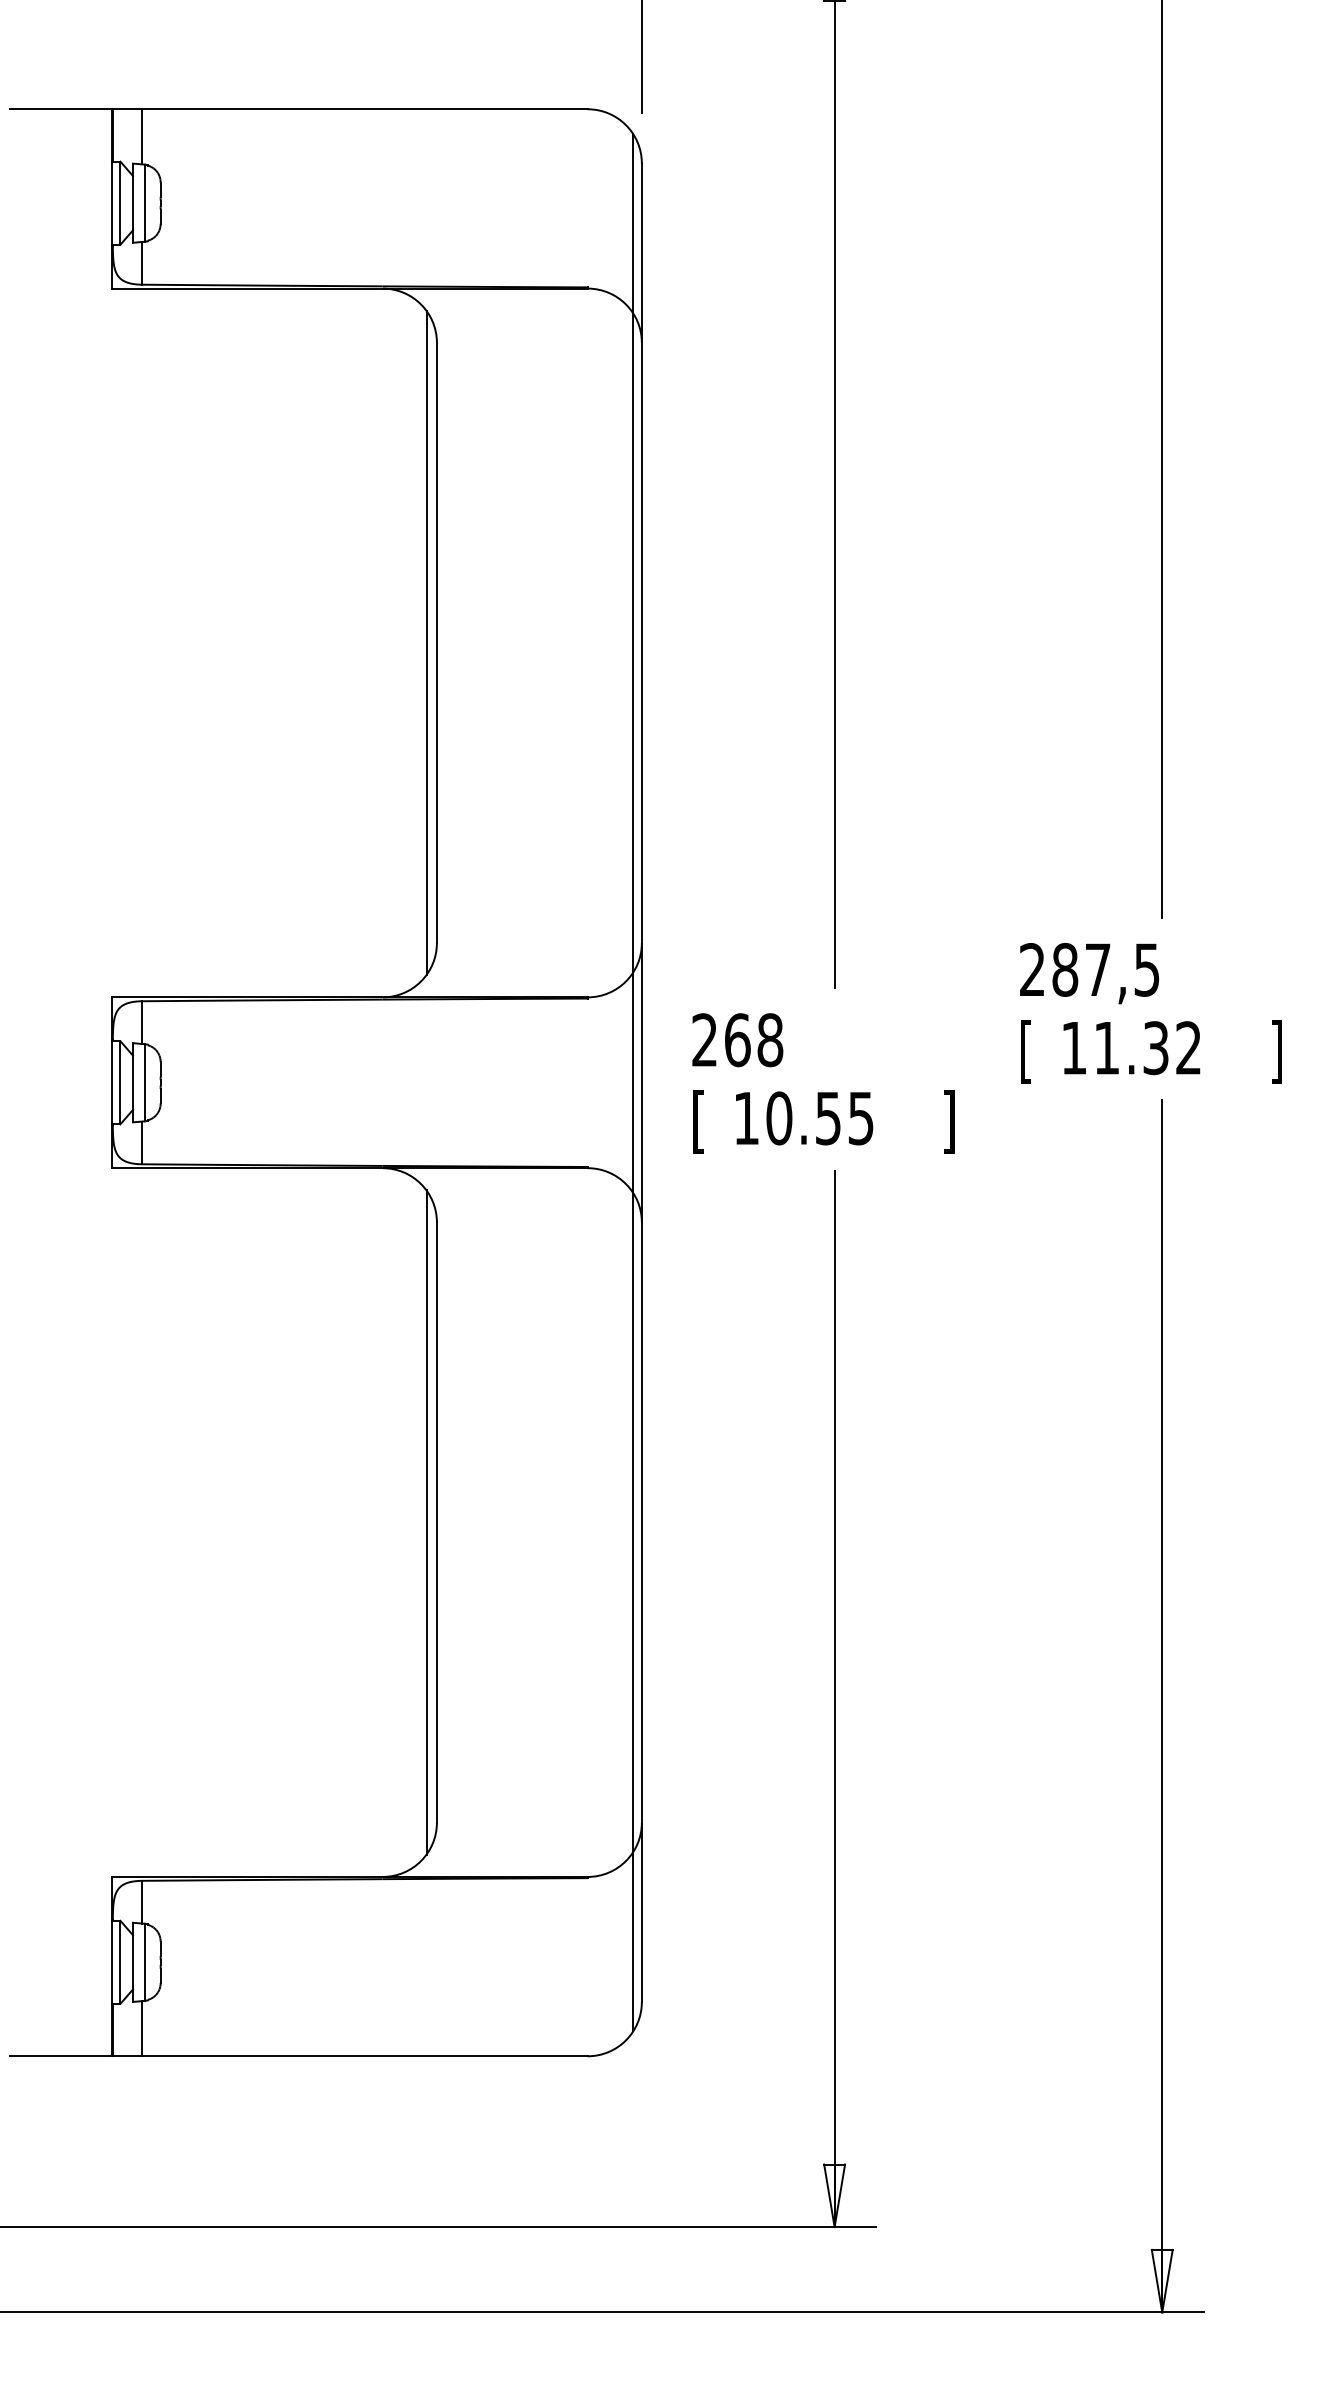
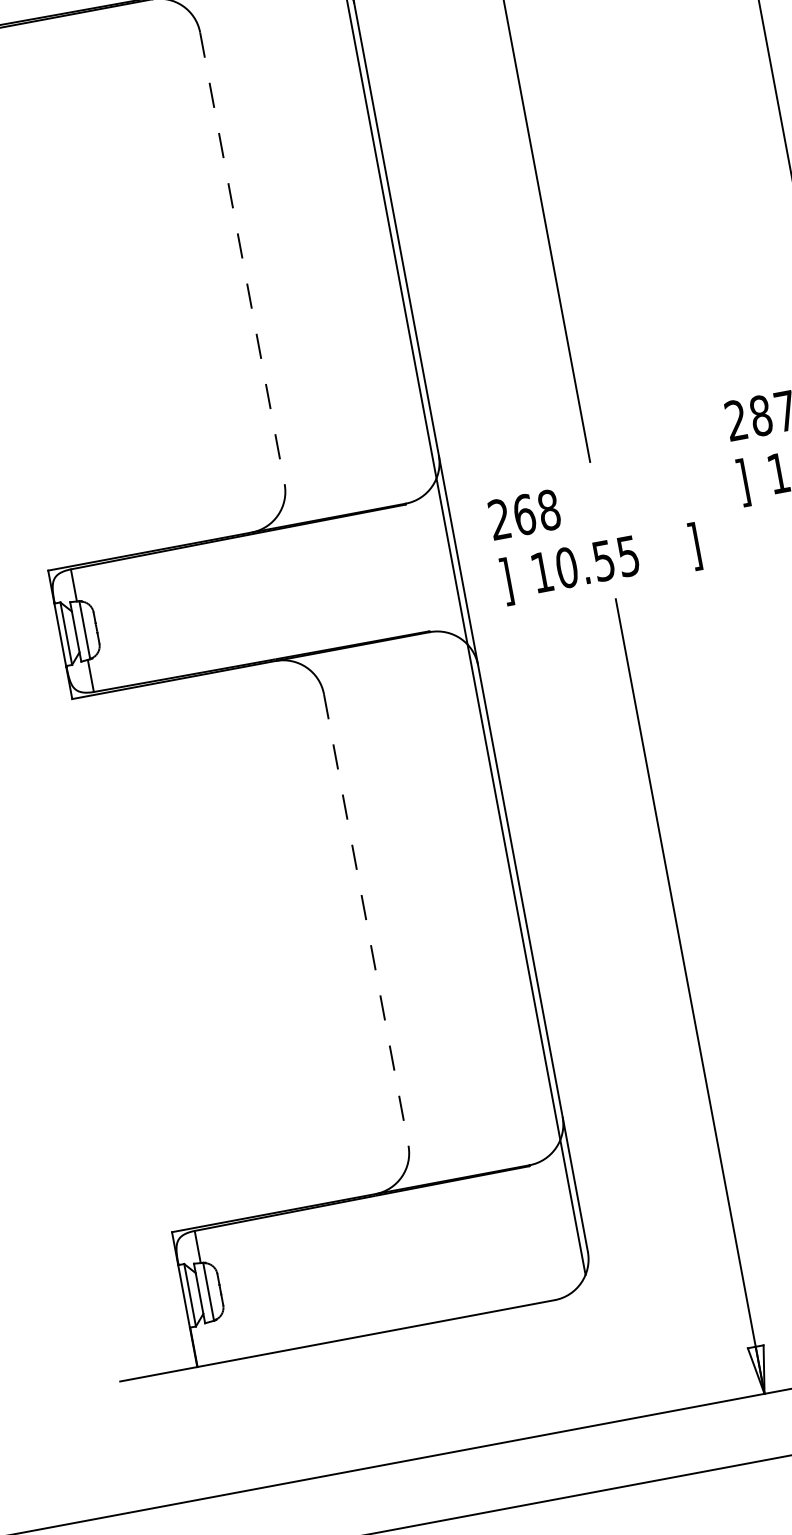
line: (426, 642) -> (234, 259), removed
line: (436, 643) -> (242, 258), solid -> dashed
text: (1026, 1051) -> (743, 482), [ -> ]
text: (698, 1121) -> (506, 581), [ -> ]
line: (426, 1522) -> (358, 921), removed
line: (436, 1523) -> (366, 920), solid -> dashed
line: (141, 2028) -> (215, 1342), removed

